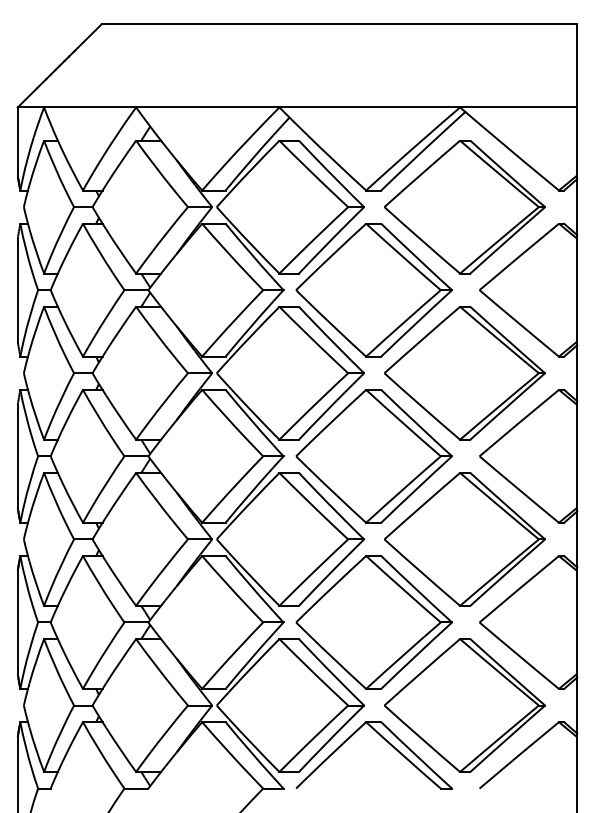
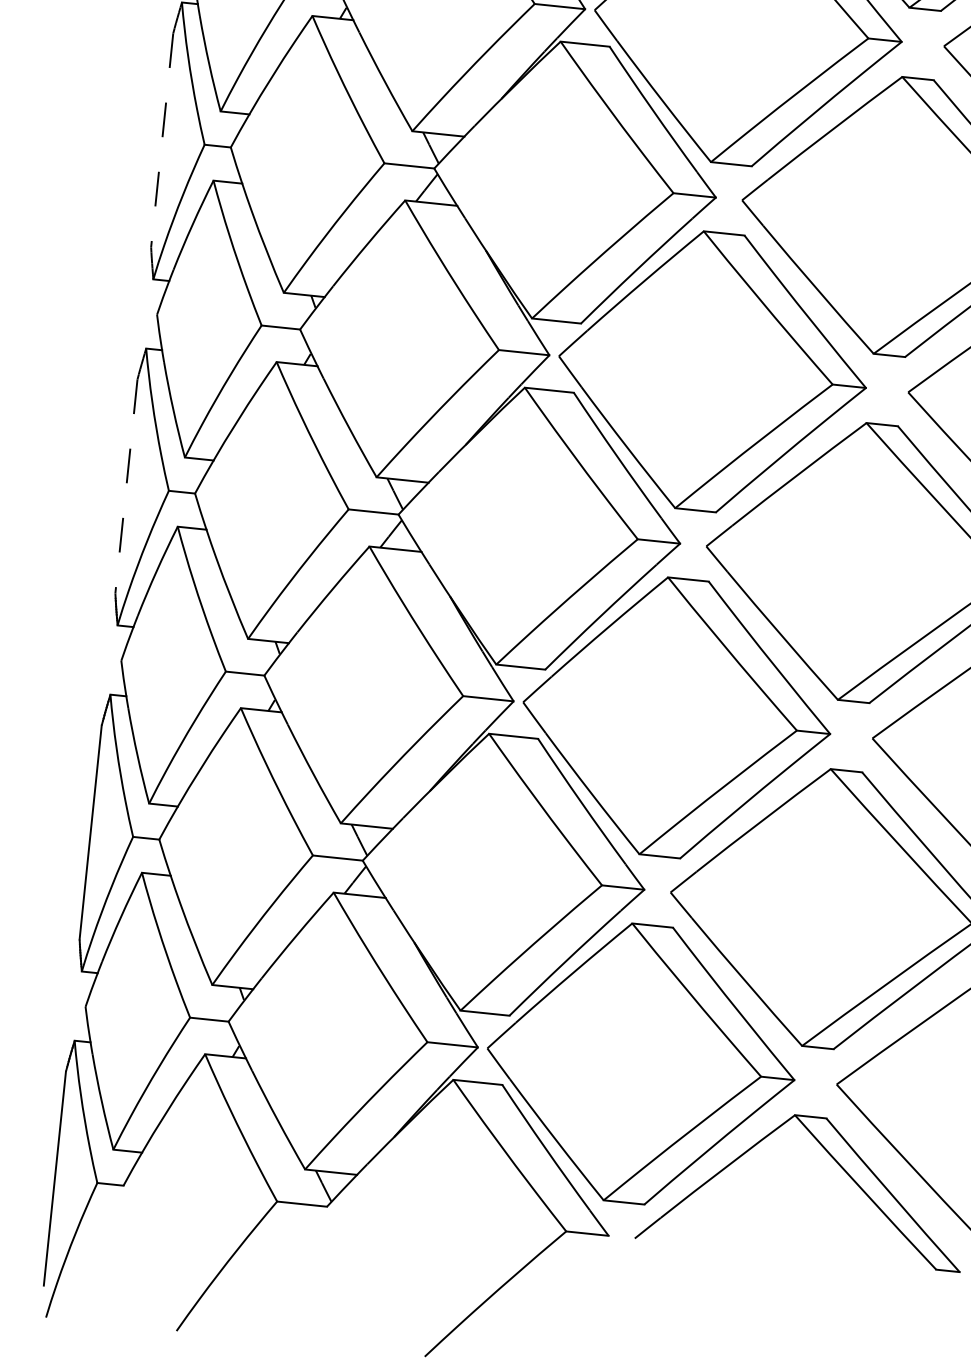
line: (17, 290) -> (161, 140), solid -> dashed
line: (17, 456) -> (125, 486), solid -> dashed

